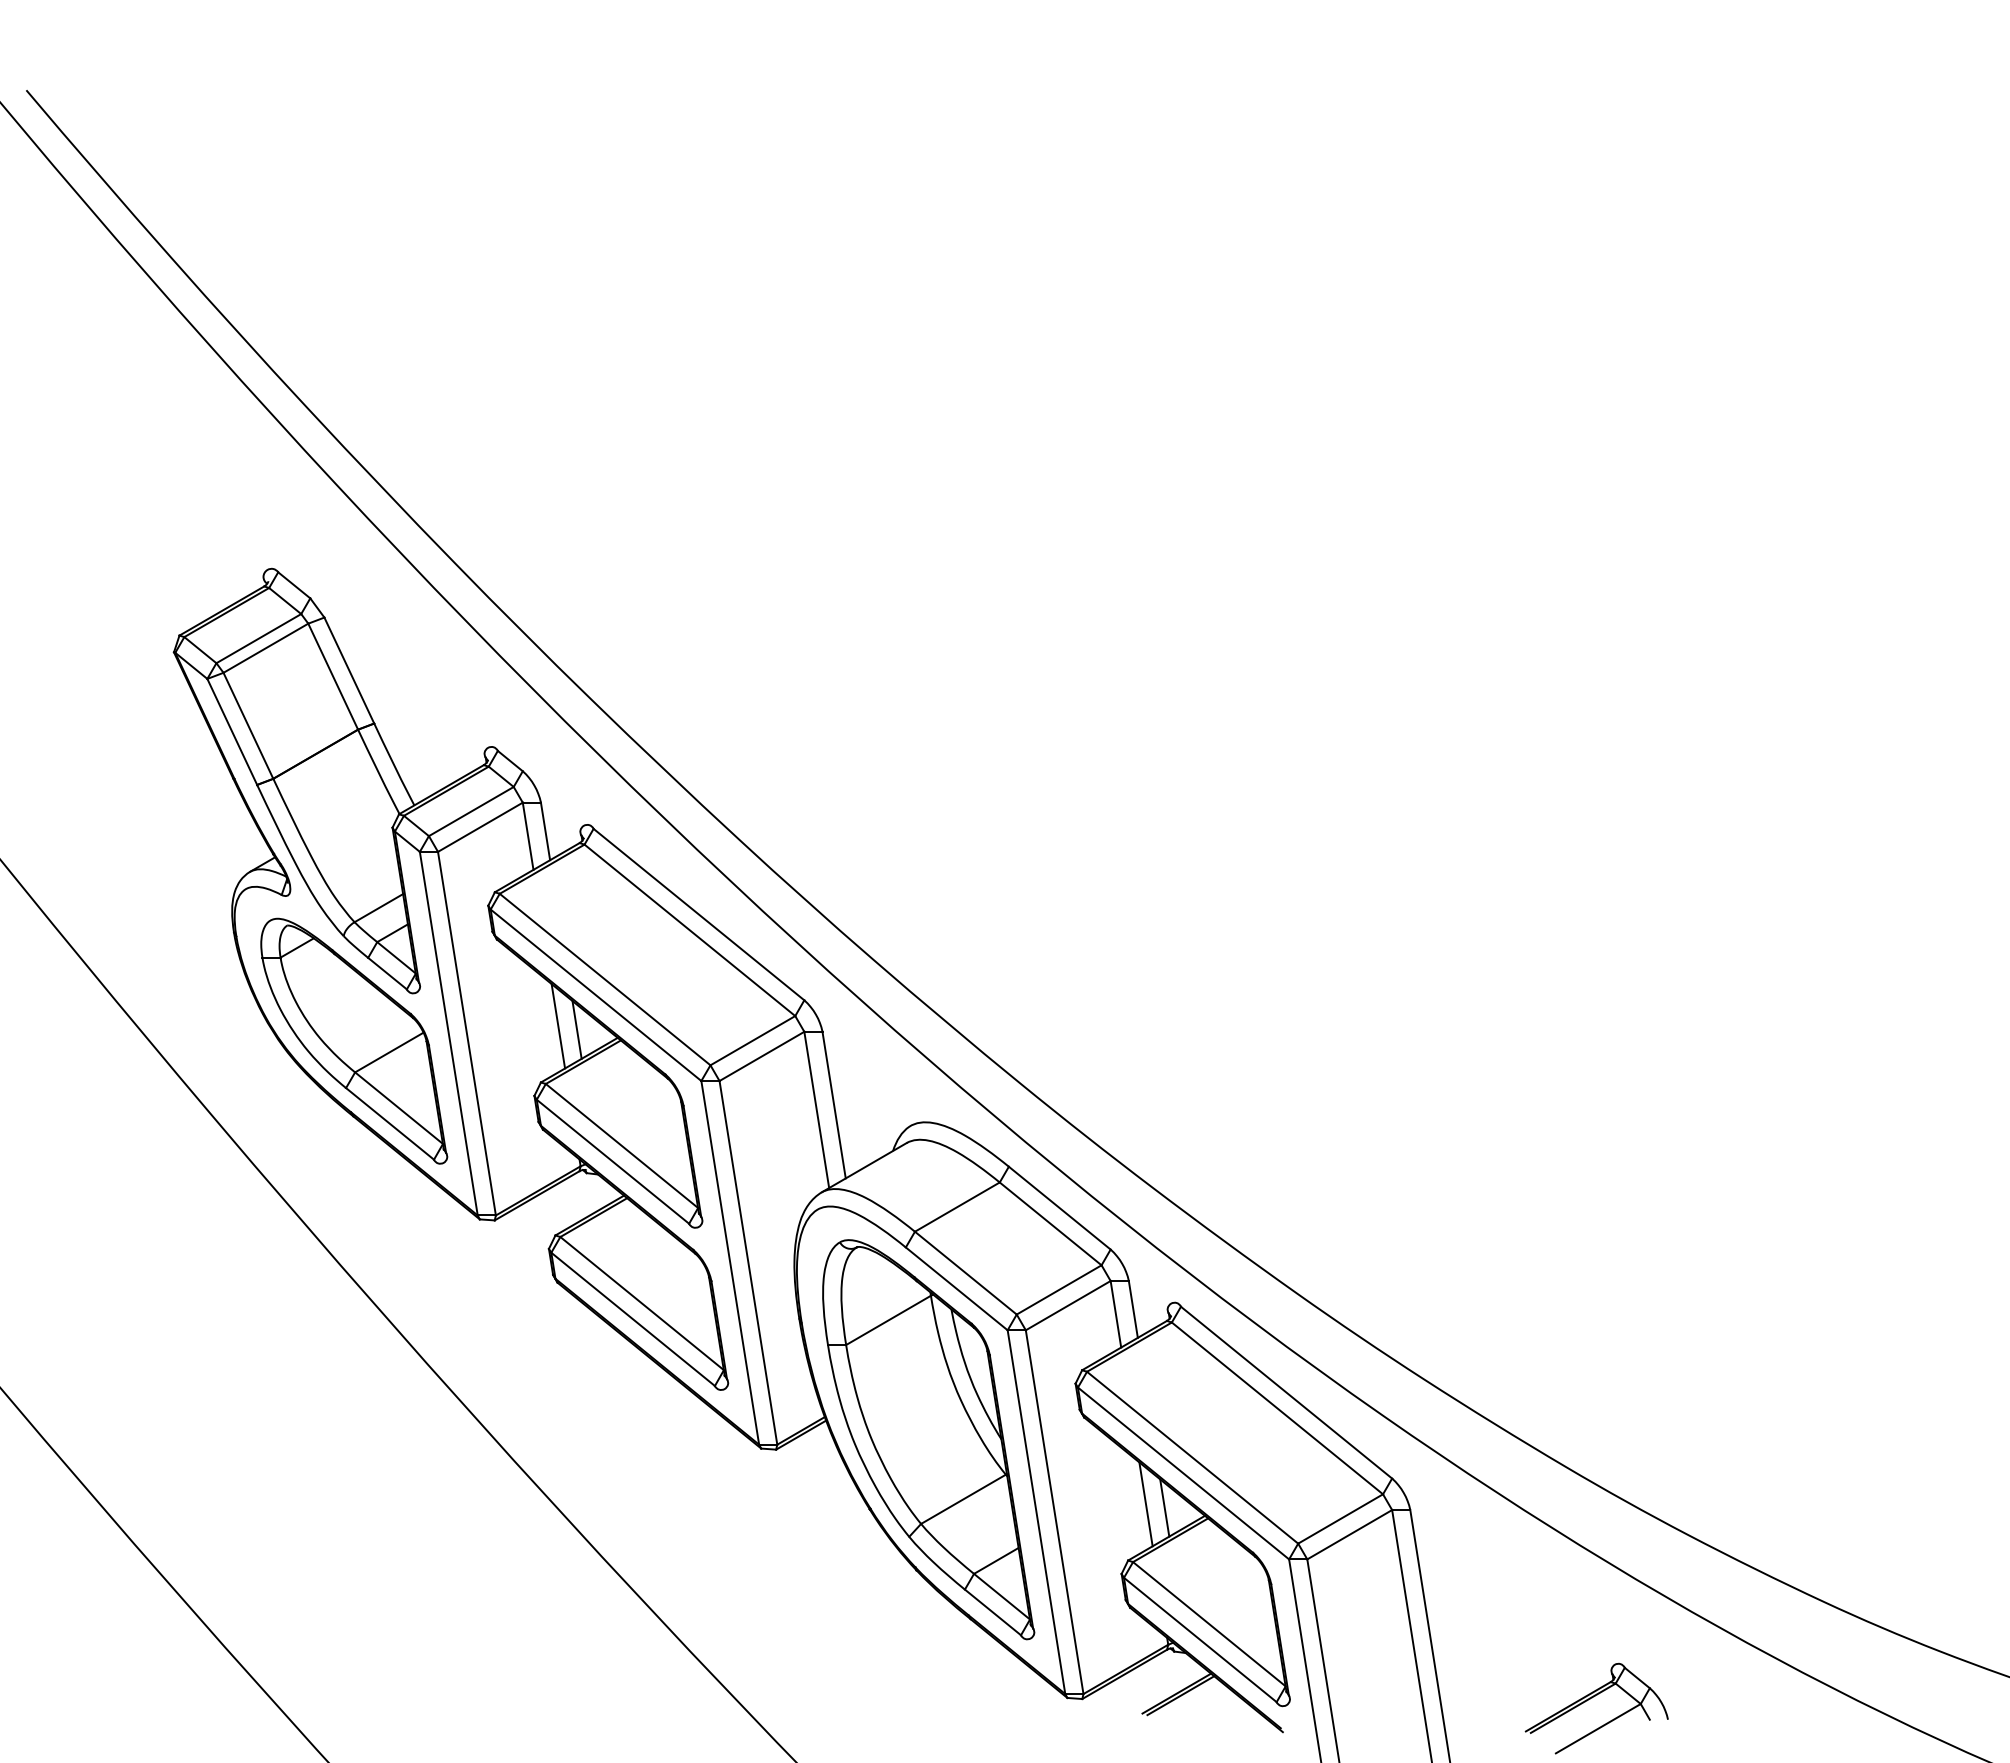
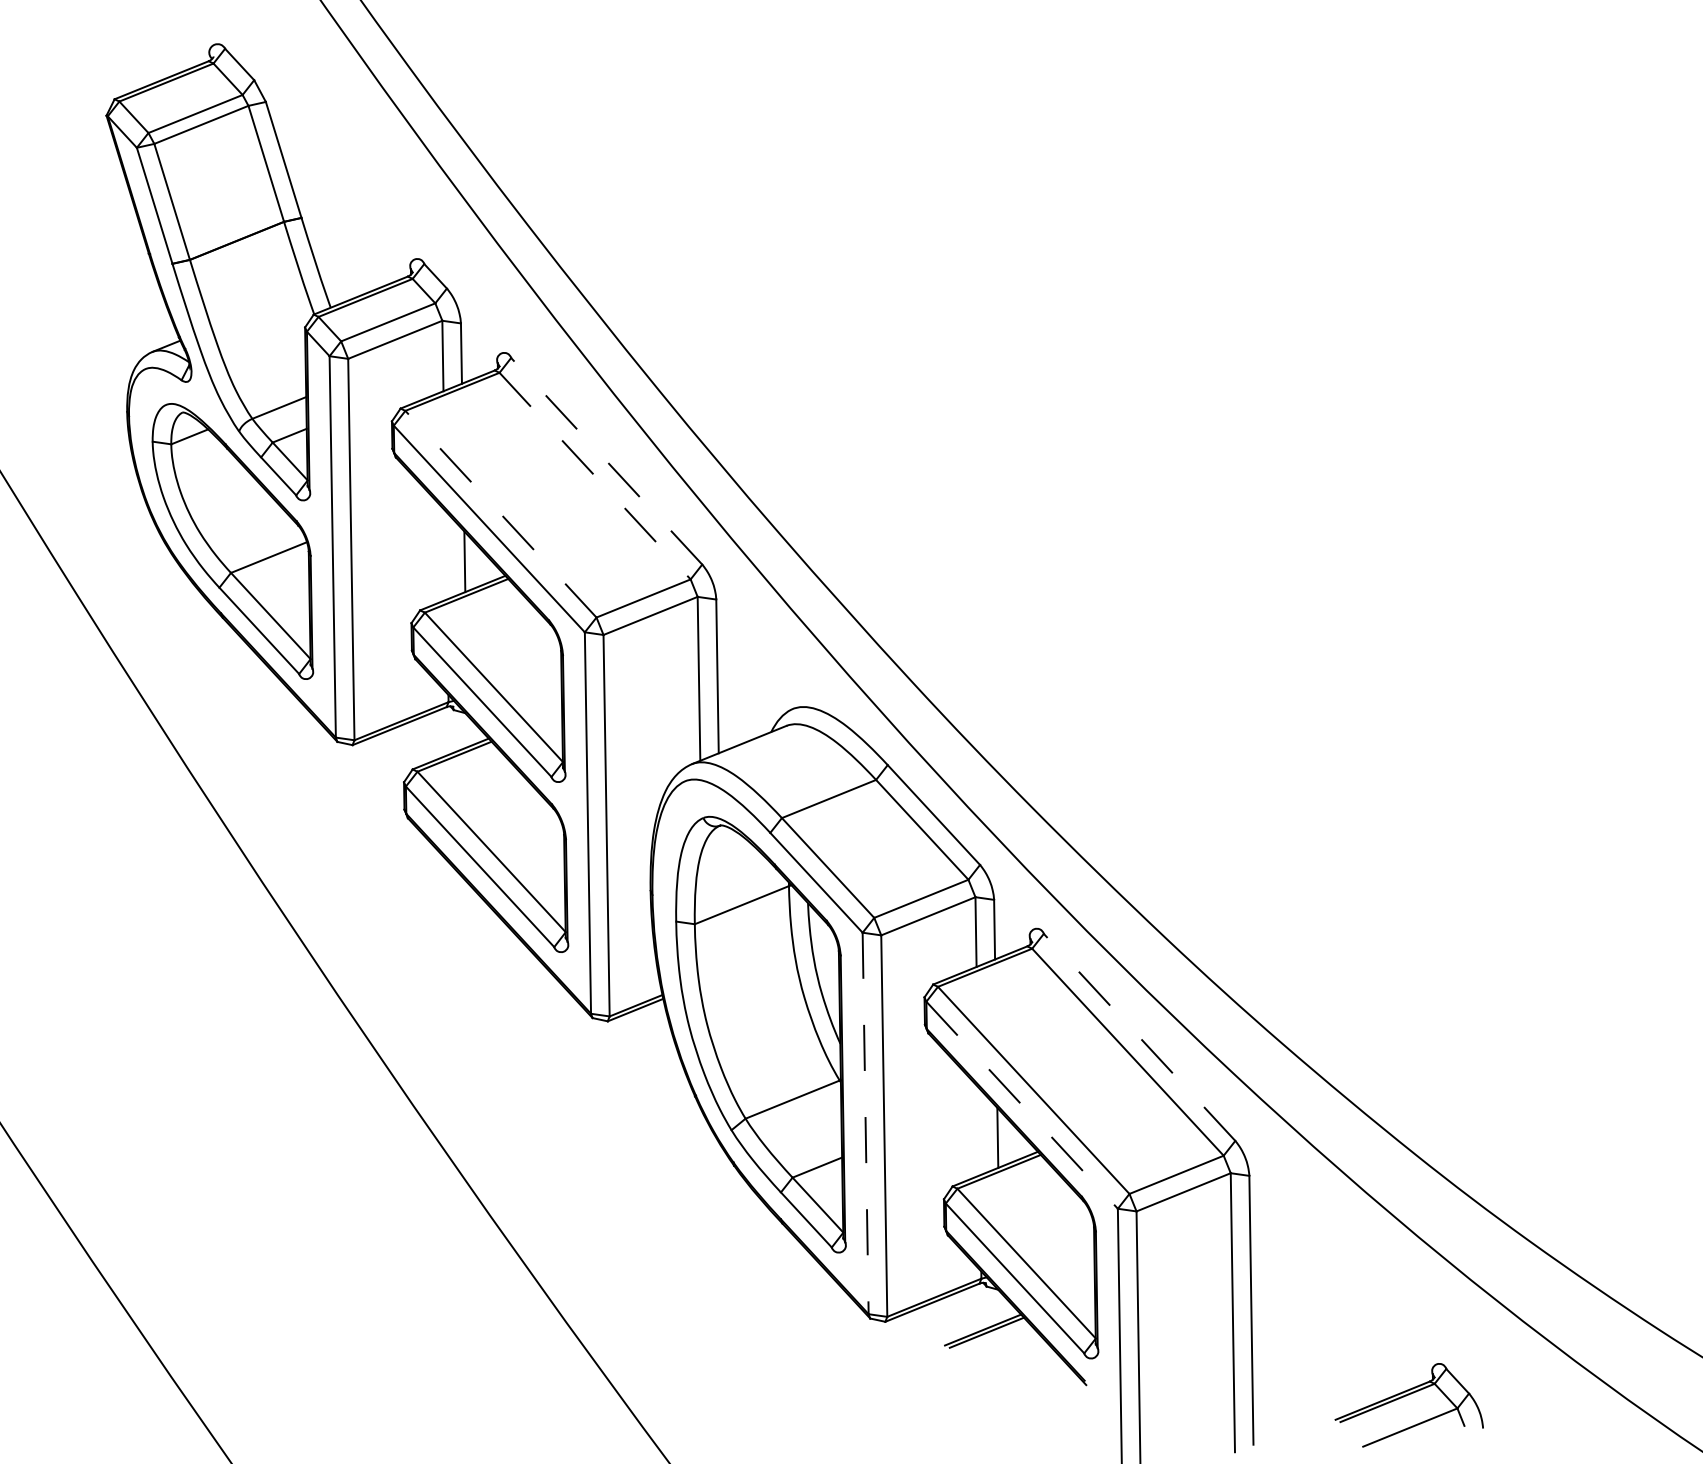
line: (698, 914) -> (606, 461), solid -> dashed
line: (689, 930) -> (594, 476), solid -> dashed
line: (605, 979) -> (501, 514), solid -> dashed
line: (558, 1026) -> (446, 555), removed
line: (1286, 1392) -> (1139, 1037), solid -> dashed
line: (1183, 1473) -> (1022, 1105), solid -> dashed
line: (1145, 1504) -> (978, 1131), removed
line: (1036, 1512) -> (865, 1123), solid -> dashed

